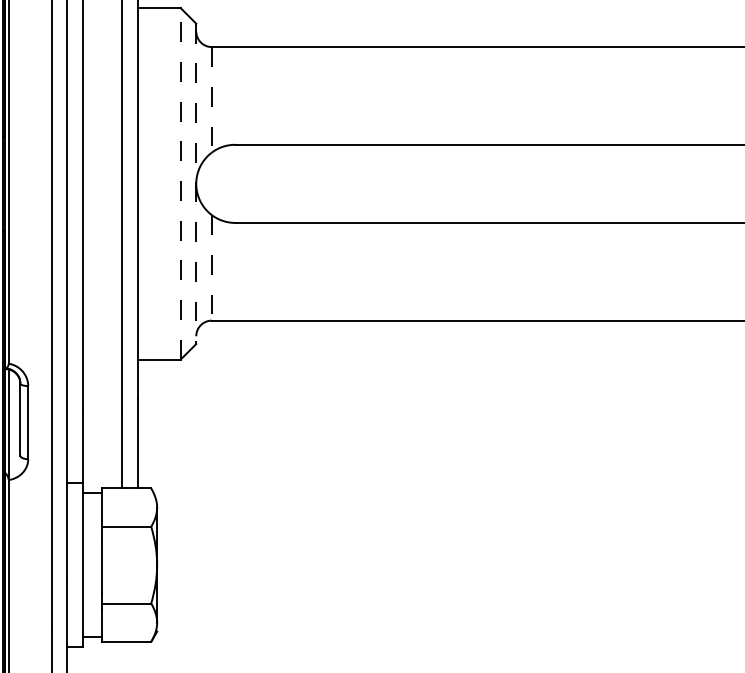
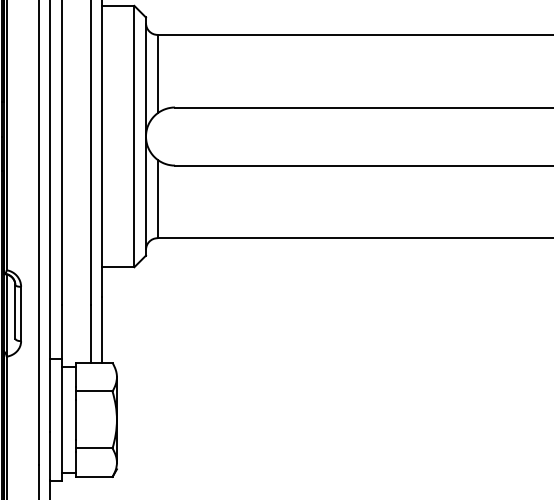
line: (211, 99) -> (157, 73), dashed -> solid
line: (180, 183) -> (134, 136), dashed -> solid
line: (196, 184) -> (146, 137), dashed -> solid
line: (211, 267) -> (157, 198), dashed -> solid

